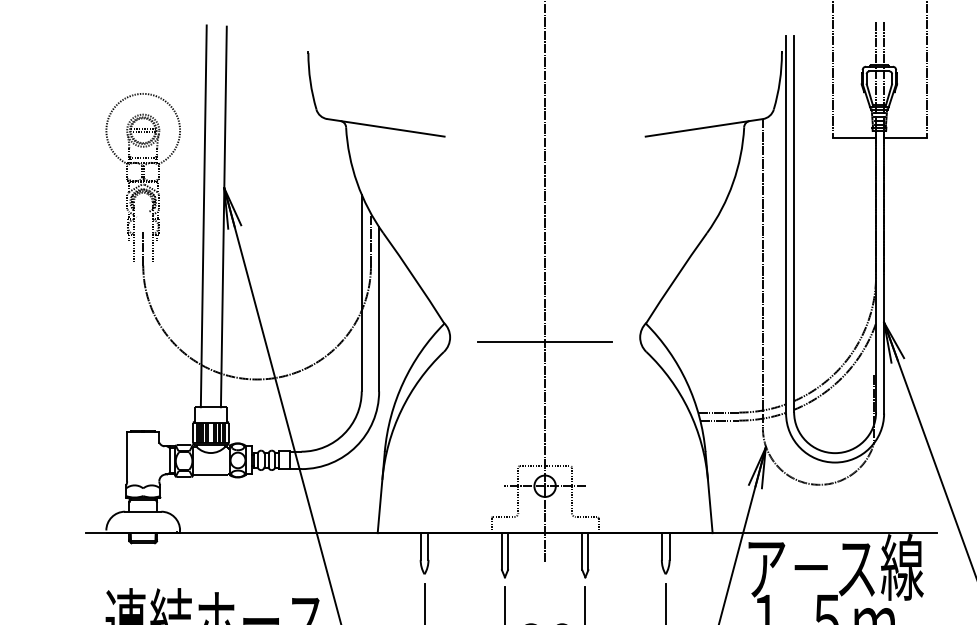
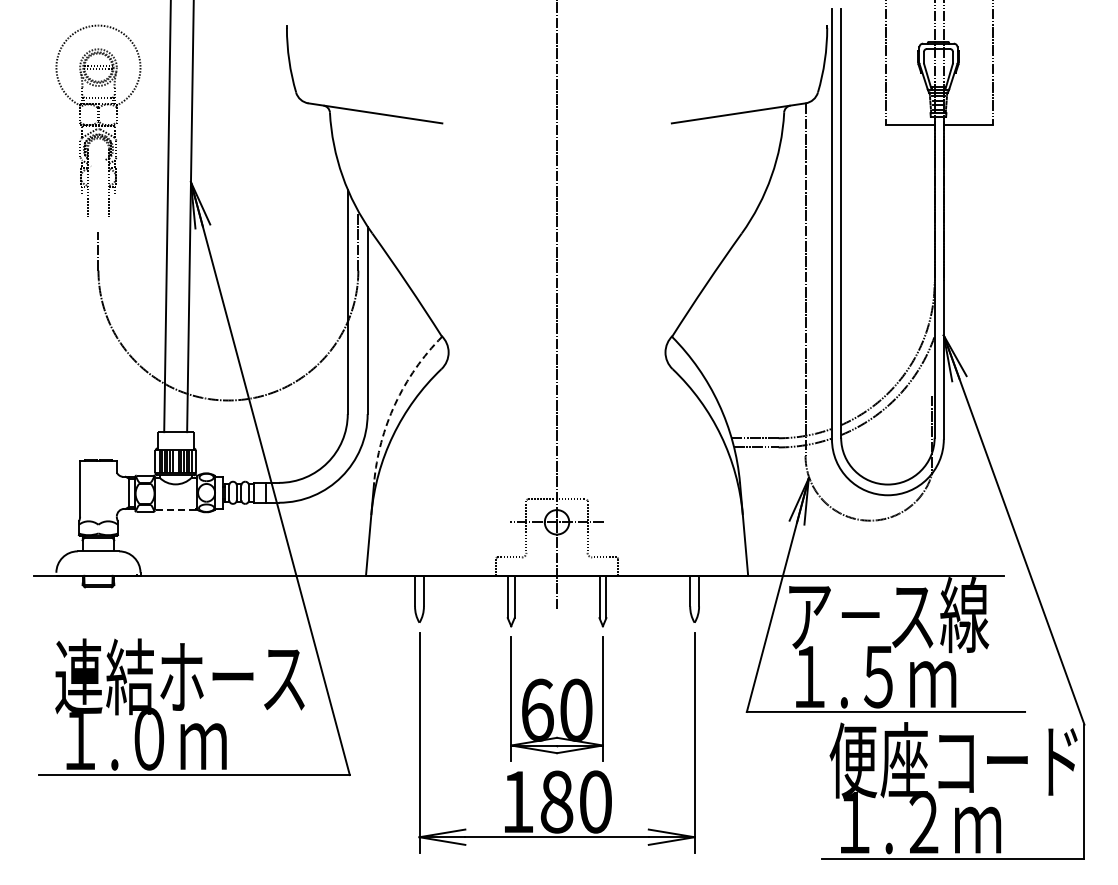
part: (143, 177) -> (98, 120), moved
line: (544, 341) -> (556, 357), removed
arc: (403, 382) -> (395, 404), solid -> dashed
line: (210, 475) -> (175, 509), solid -> dashed

